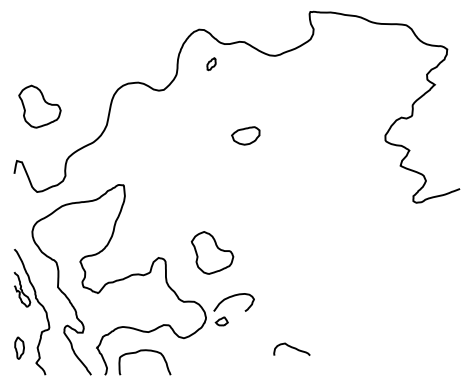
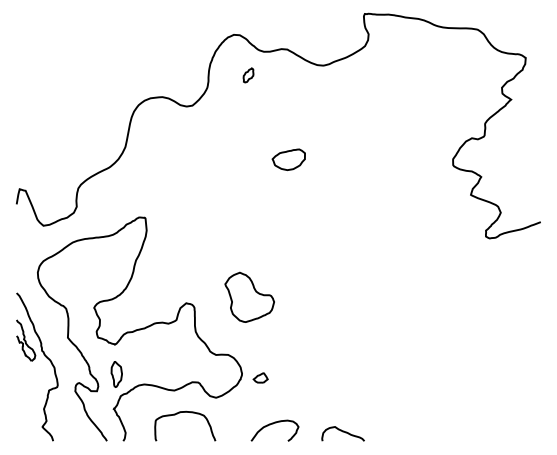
part: (39, 105) -> (46, 124), removed
curve: (232, 297) -> (273, 424), moved
part: (19, 348) -> (116, 374), moved
curve: (291, 348) -> (342, 432), moved
curve: (145, 350) -> (185, 412), moved

